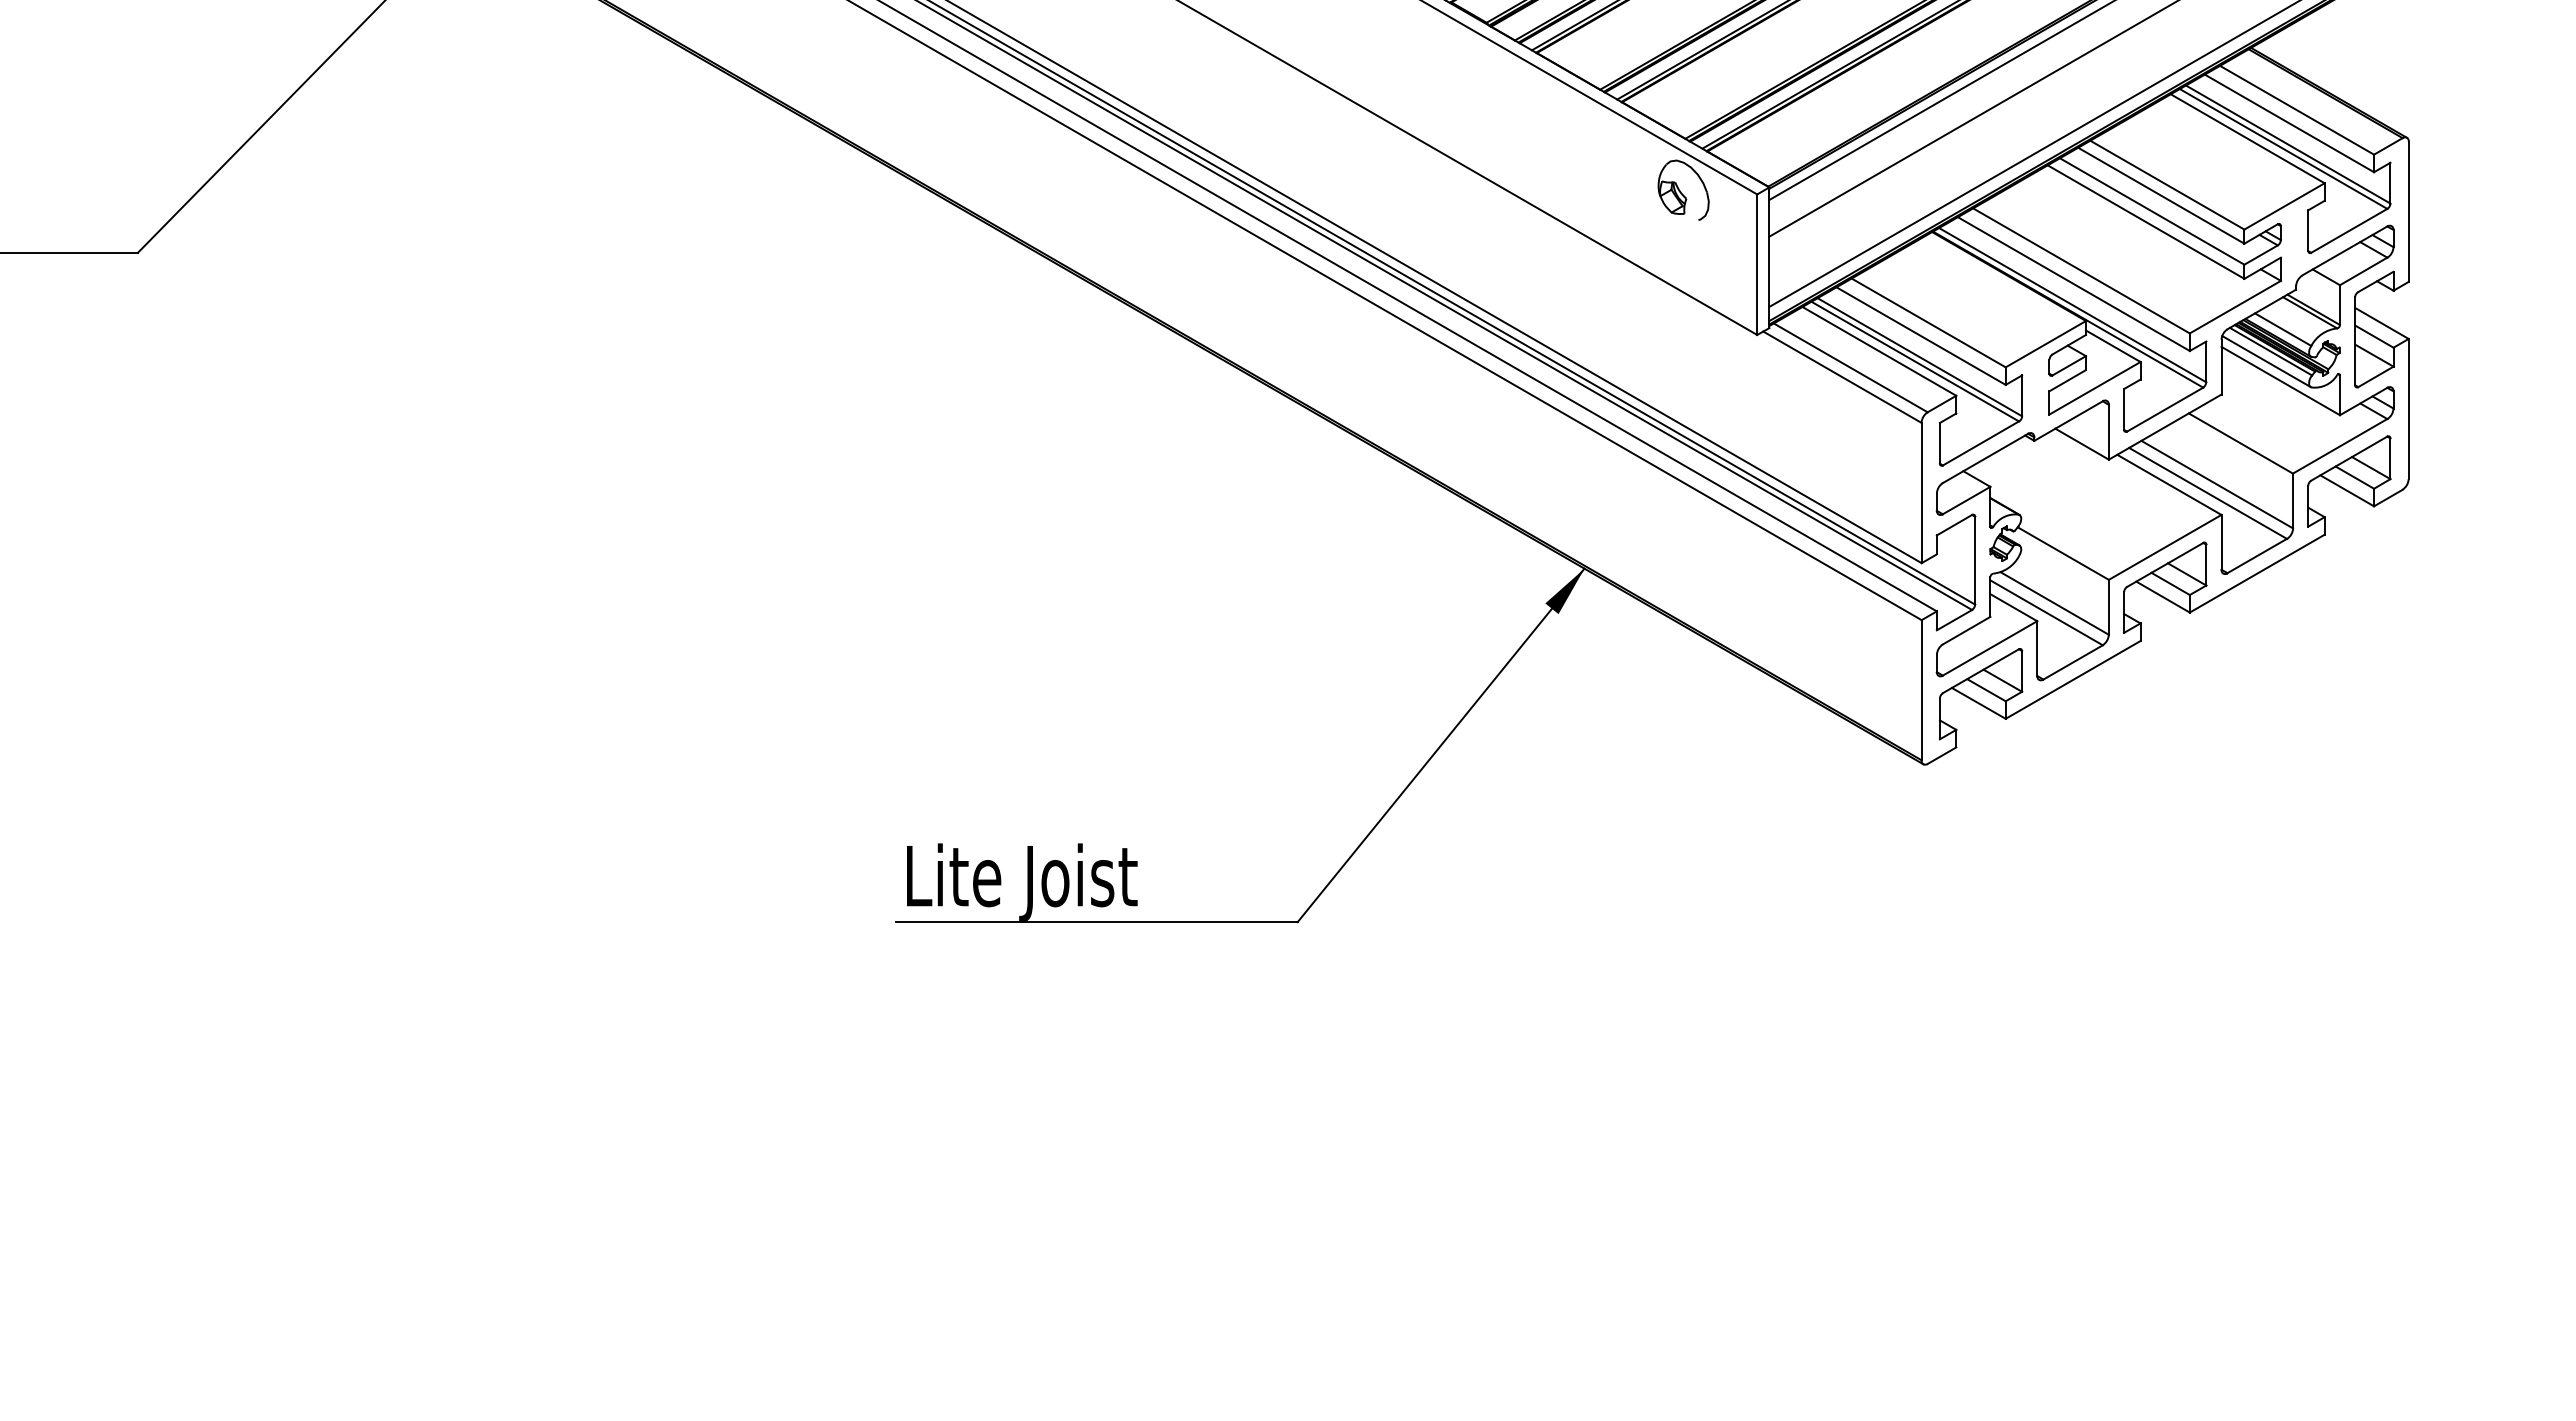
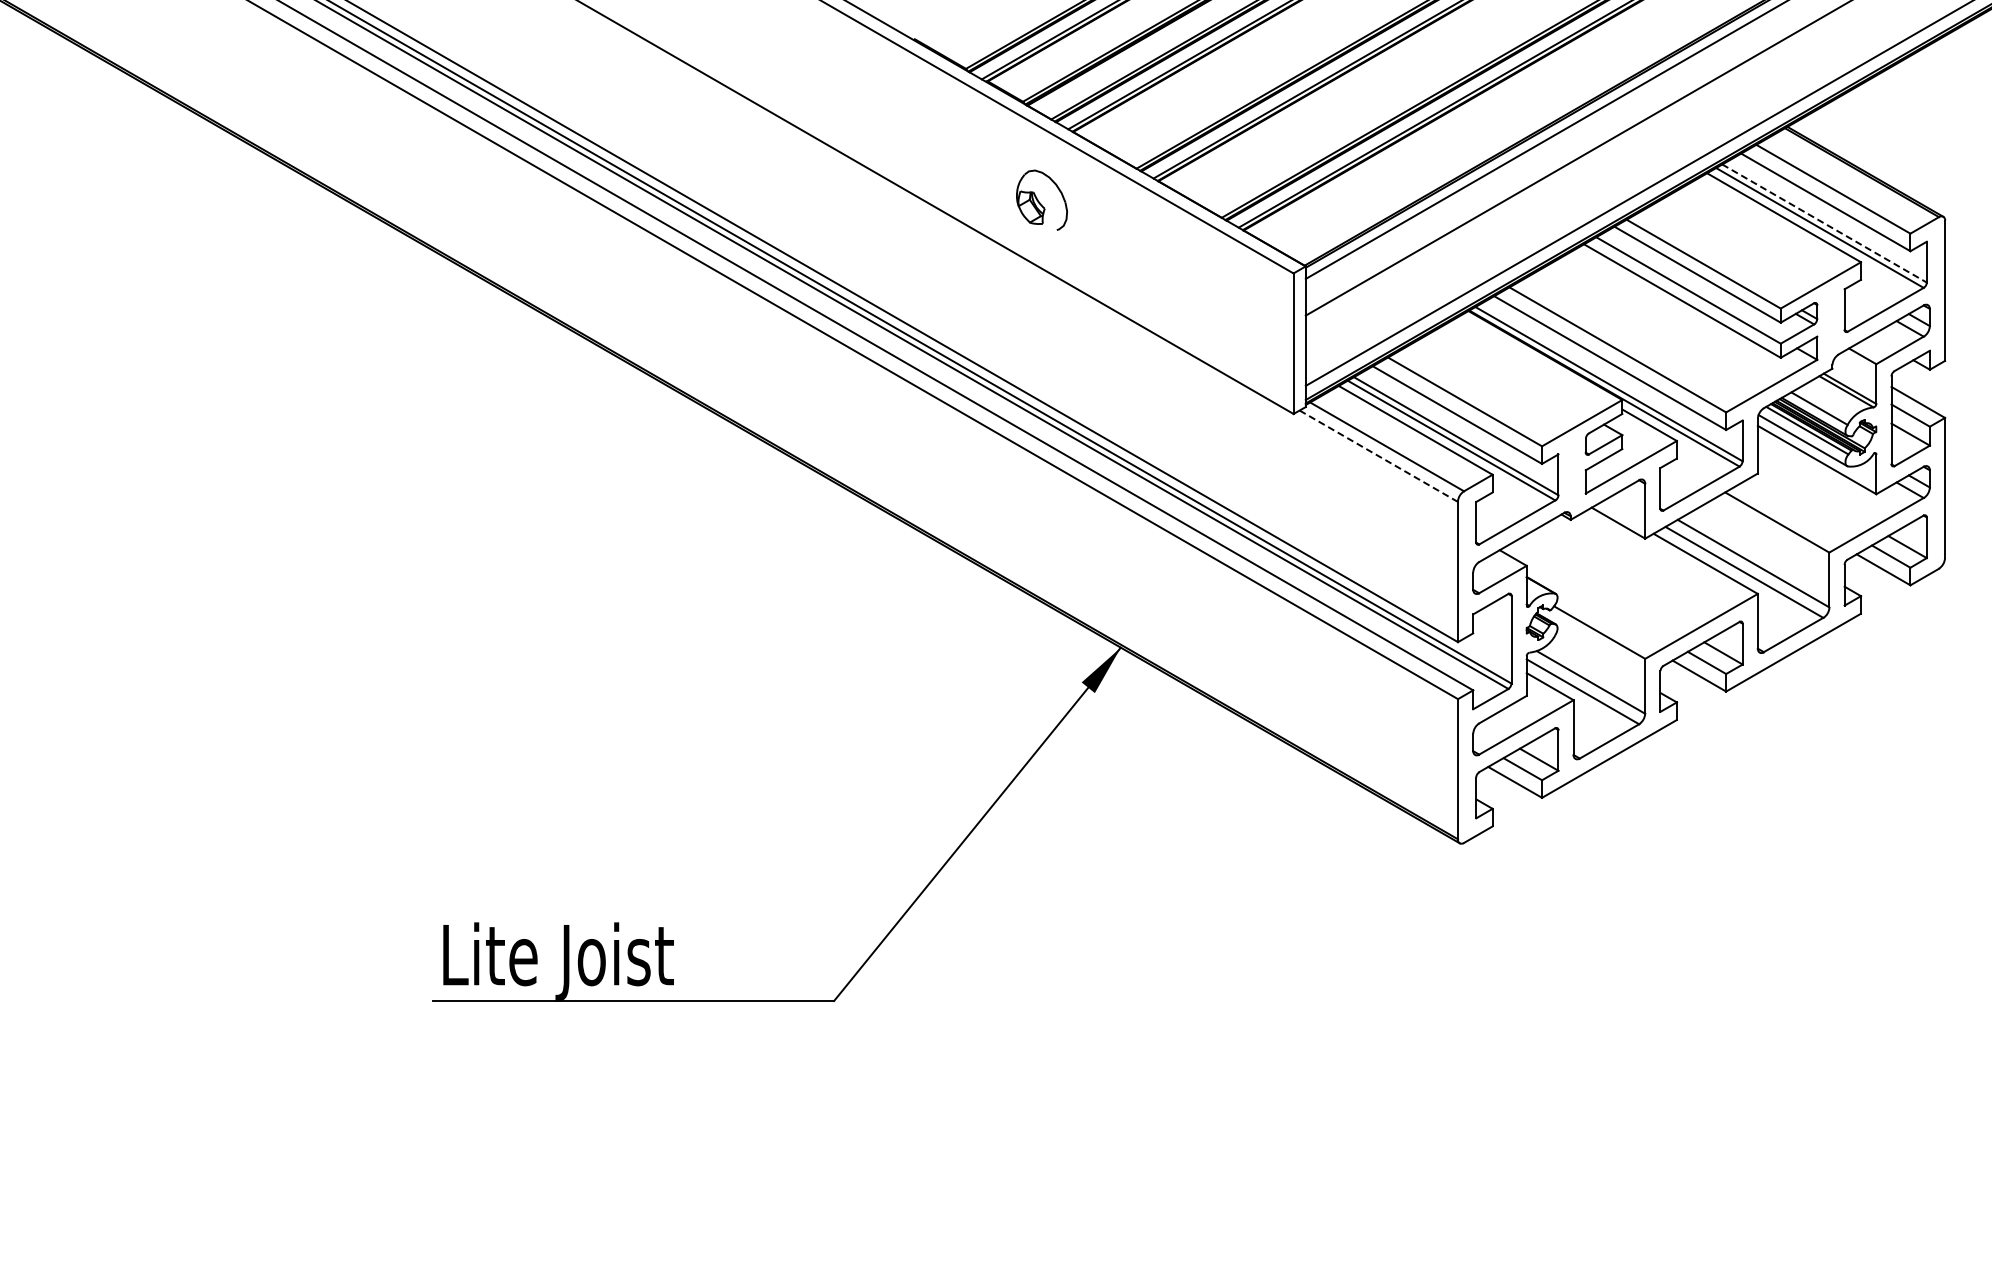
line: (2288, 144) -> (1824, 223), solid -> dashed
part: (1683, 189) -> (1041, 199), moved
line: (1842, 377) -> (1378, 456), solid -> dashed

